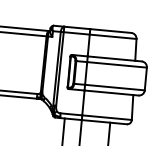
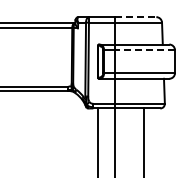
line: (110, 31) -> (135, 17), solid -> dashed
line: (117, 65) -> (145, 50), solid -> dashed

